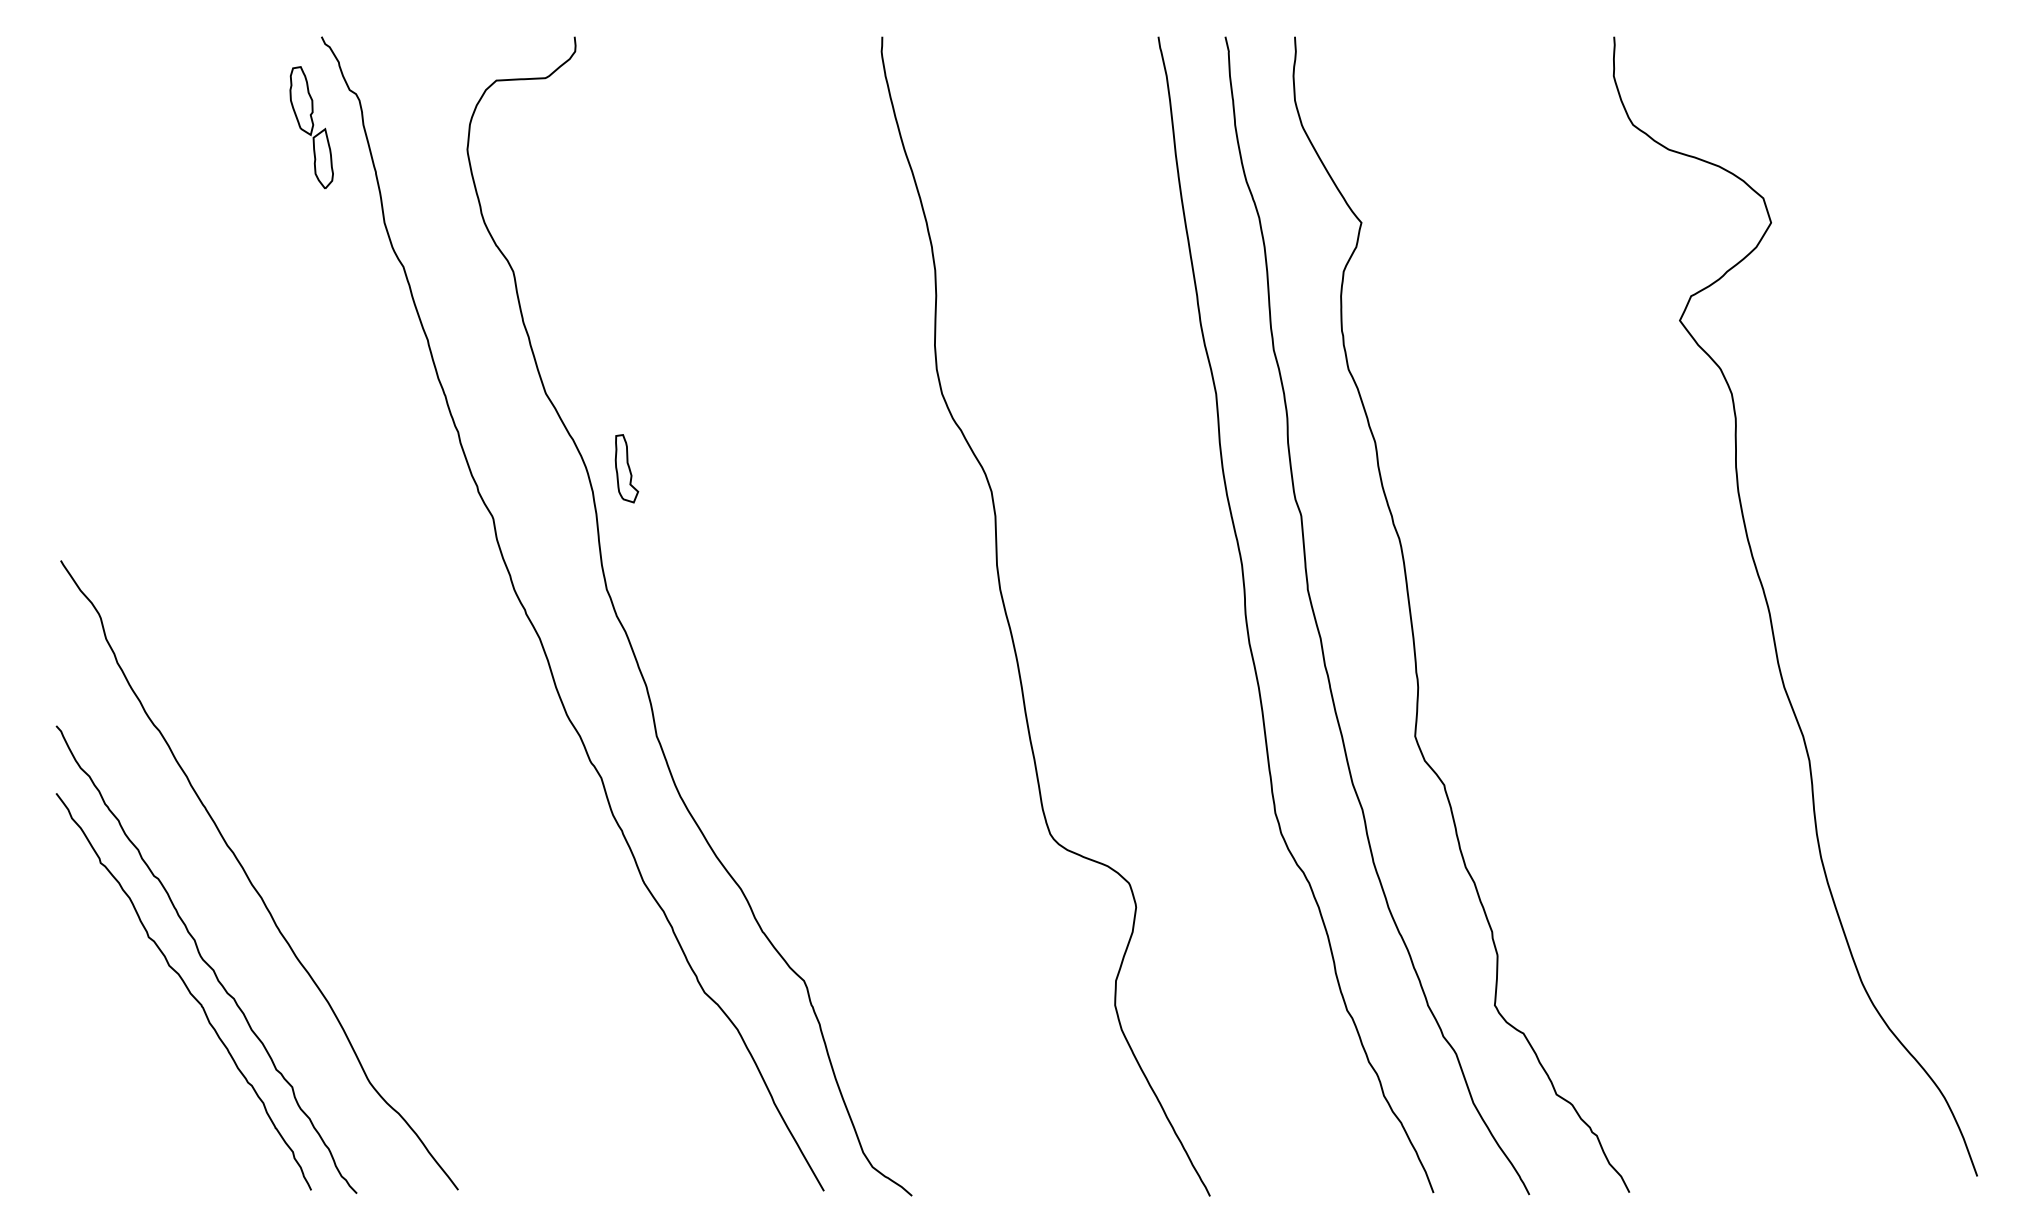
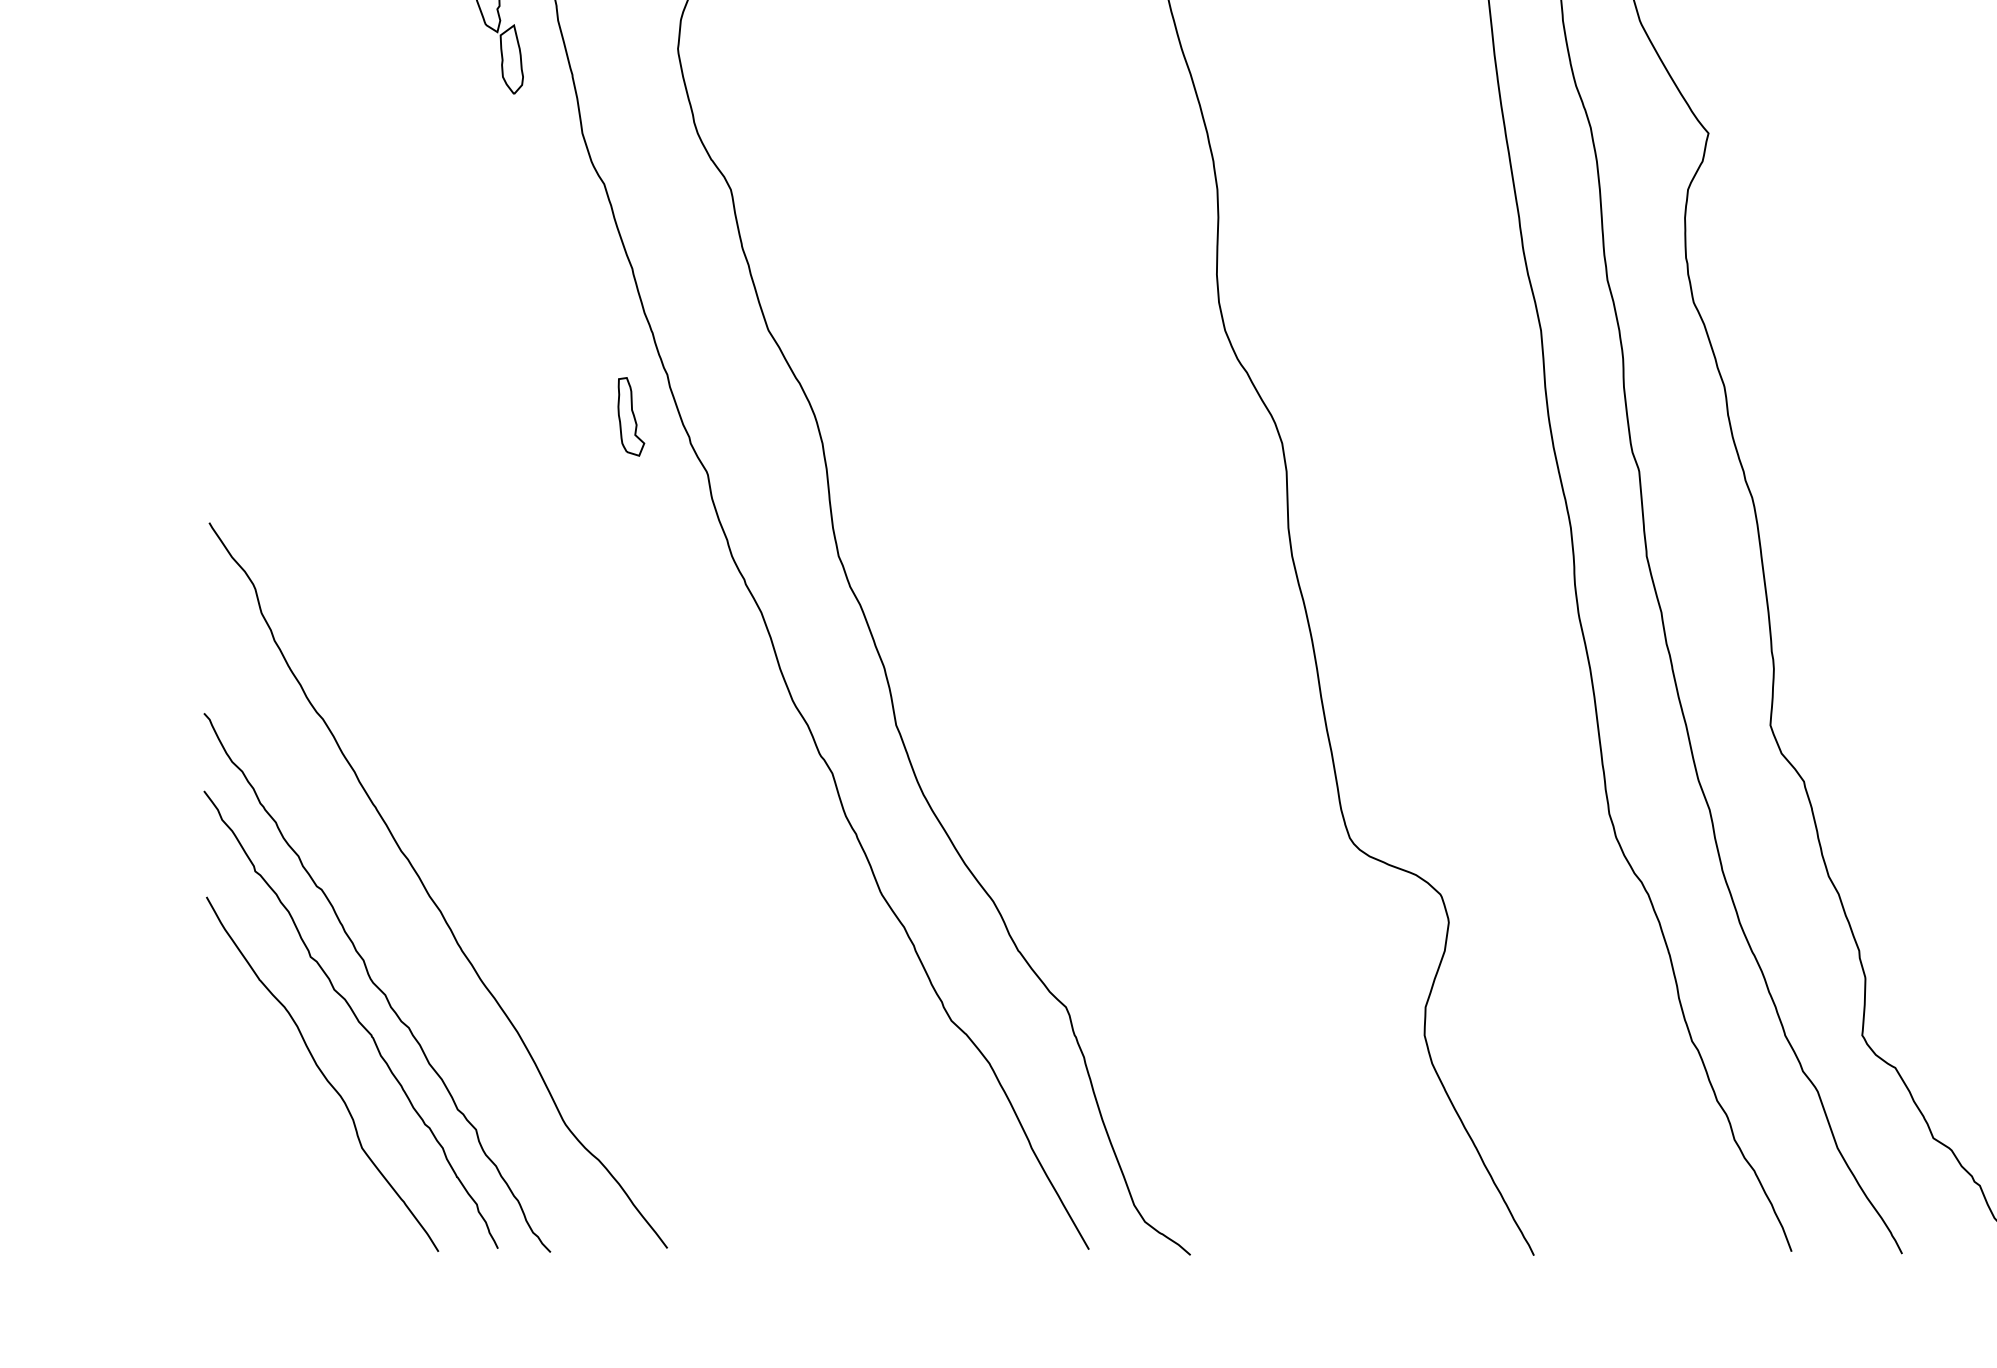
part: (626, 468) -> (630, 416), moved
curve: (158, 1039) -> (321, 1074), added

